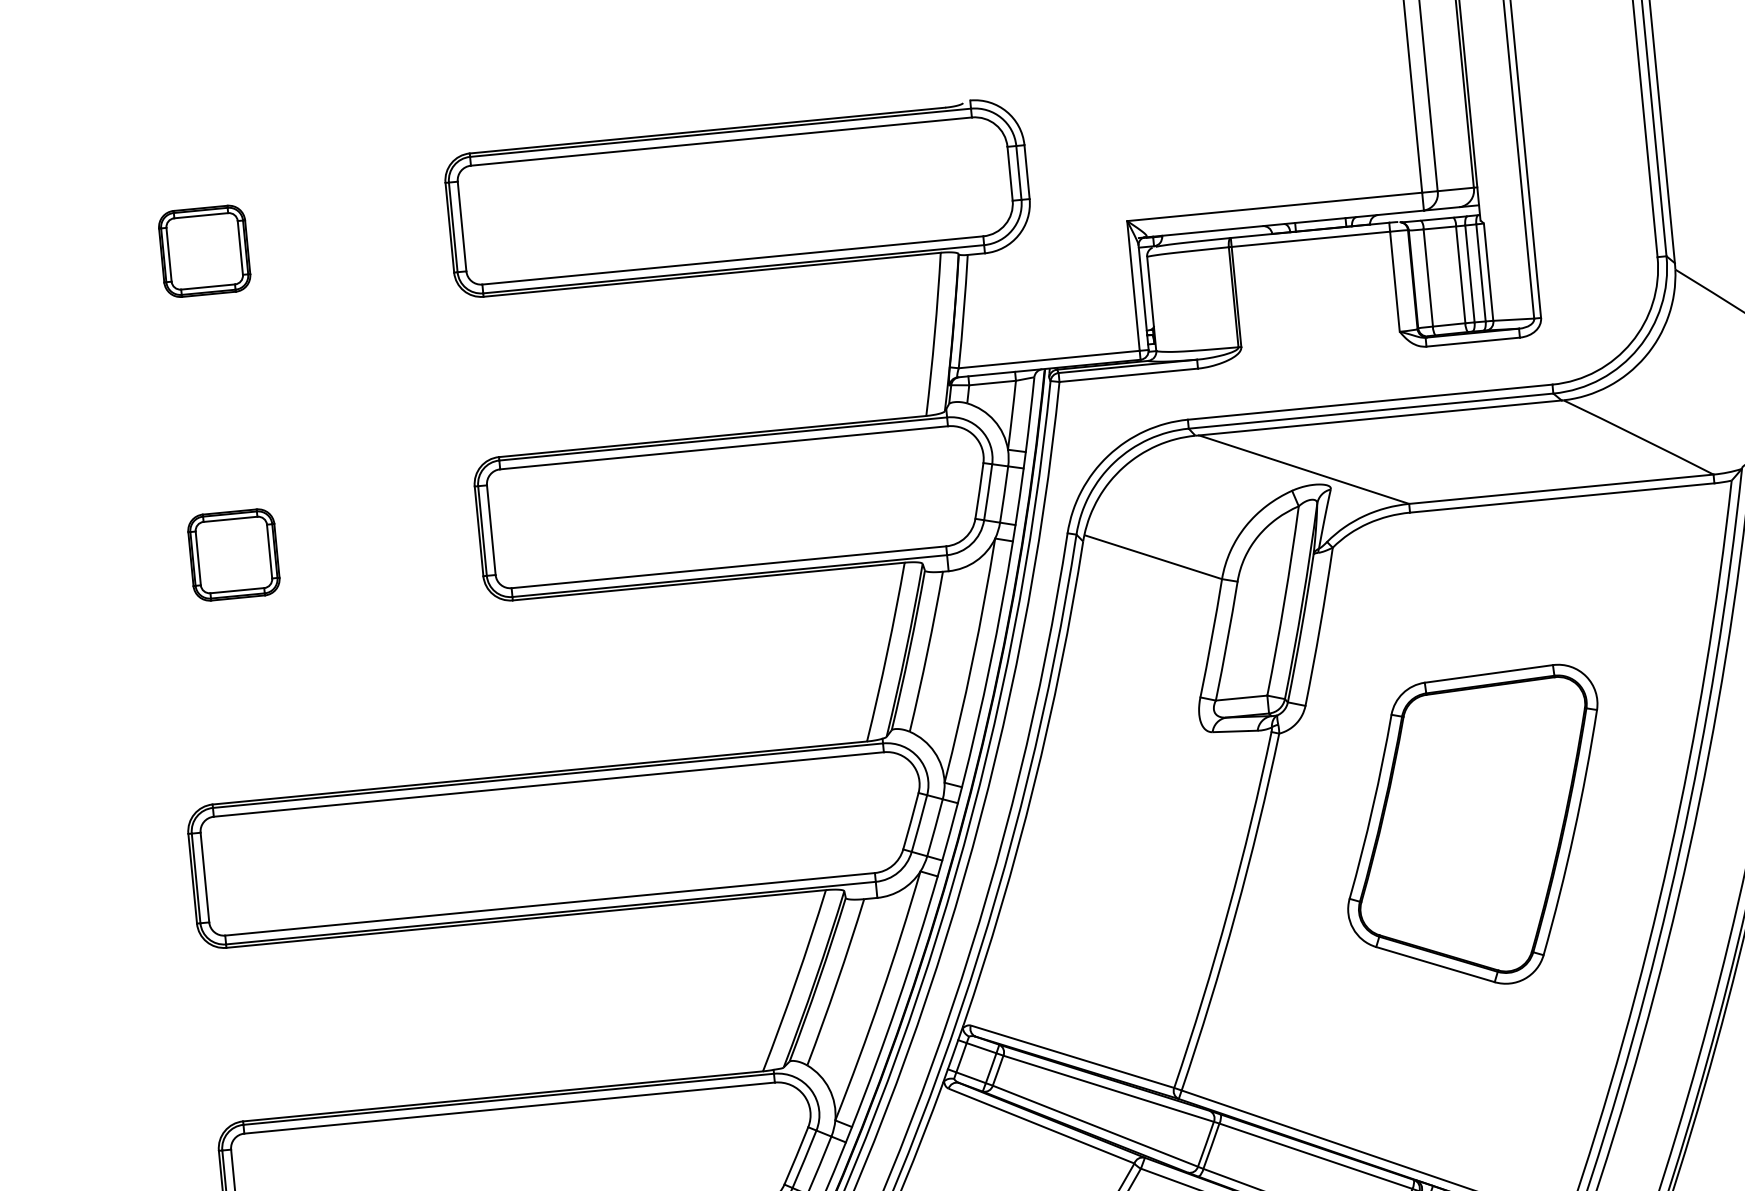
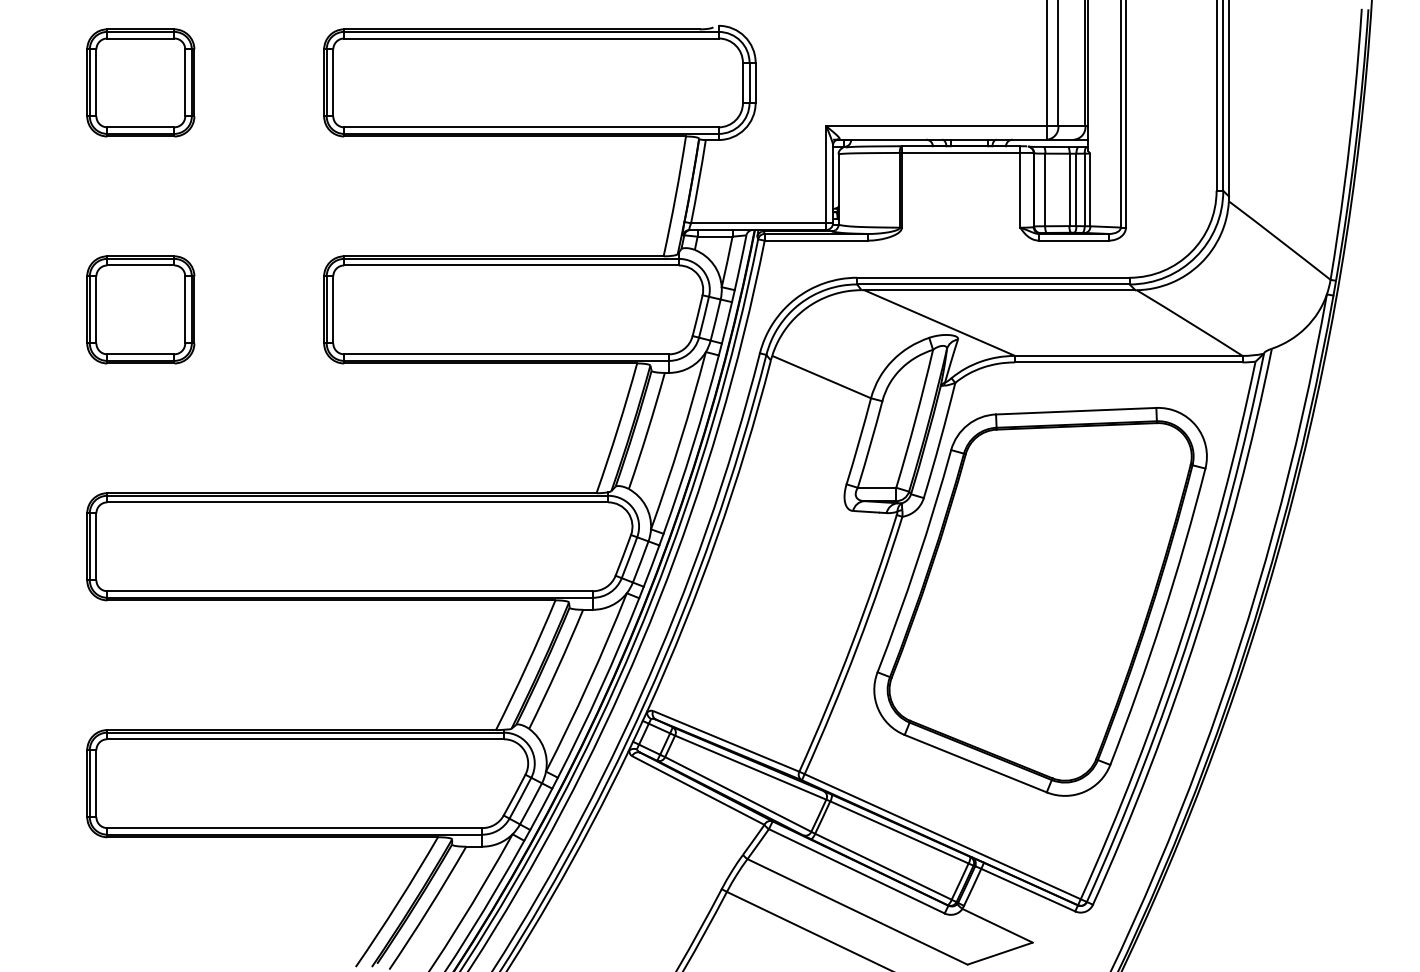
part: (204, 250) -> (140, 82), size x1.67
part: (233, 554) -> (140, 309), size x1.67
part: (1474, 829) -> (1040, 601), size x1.67

